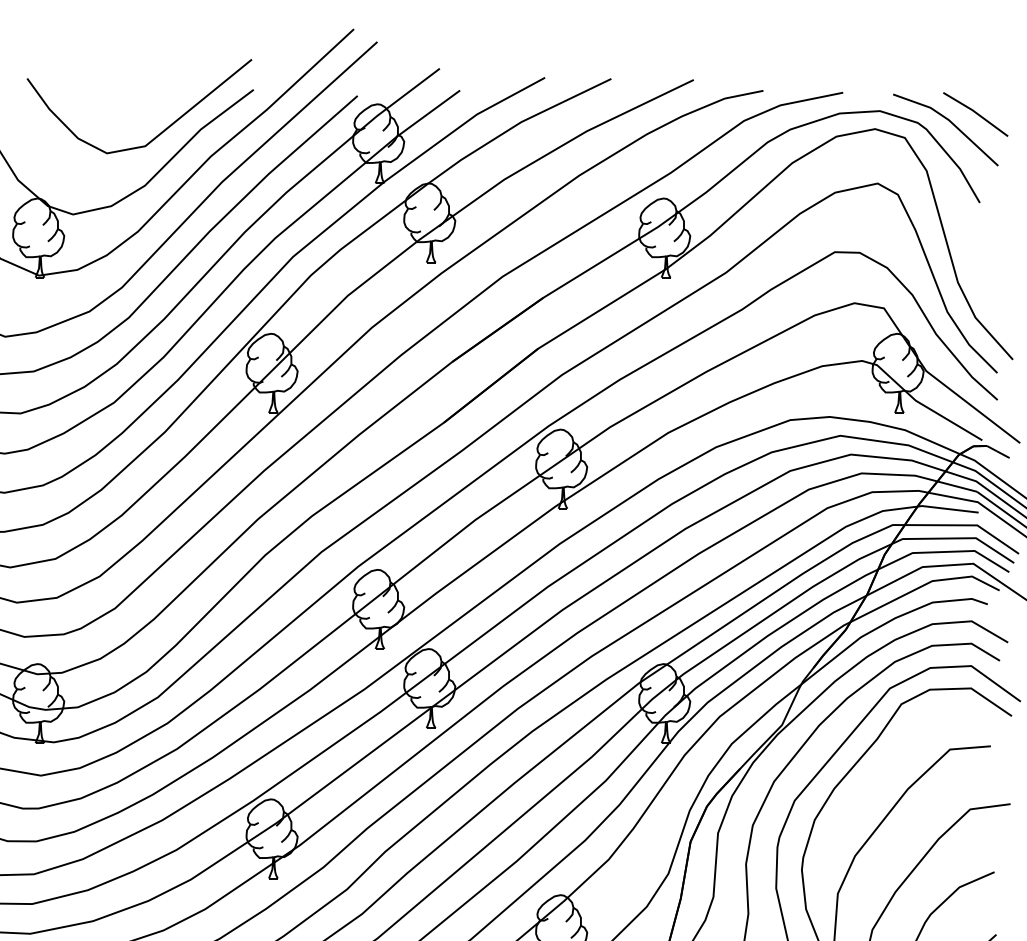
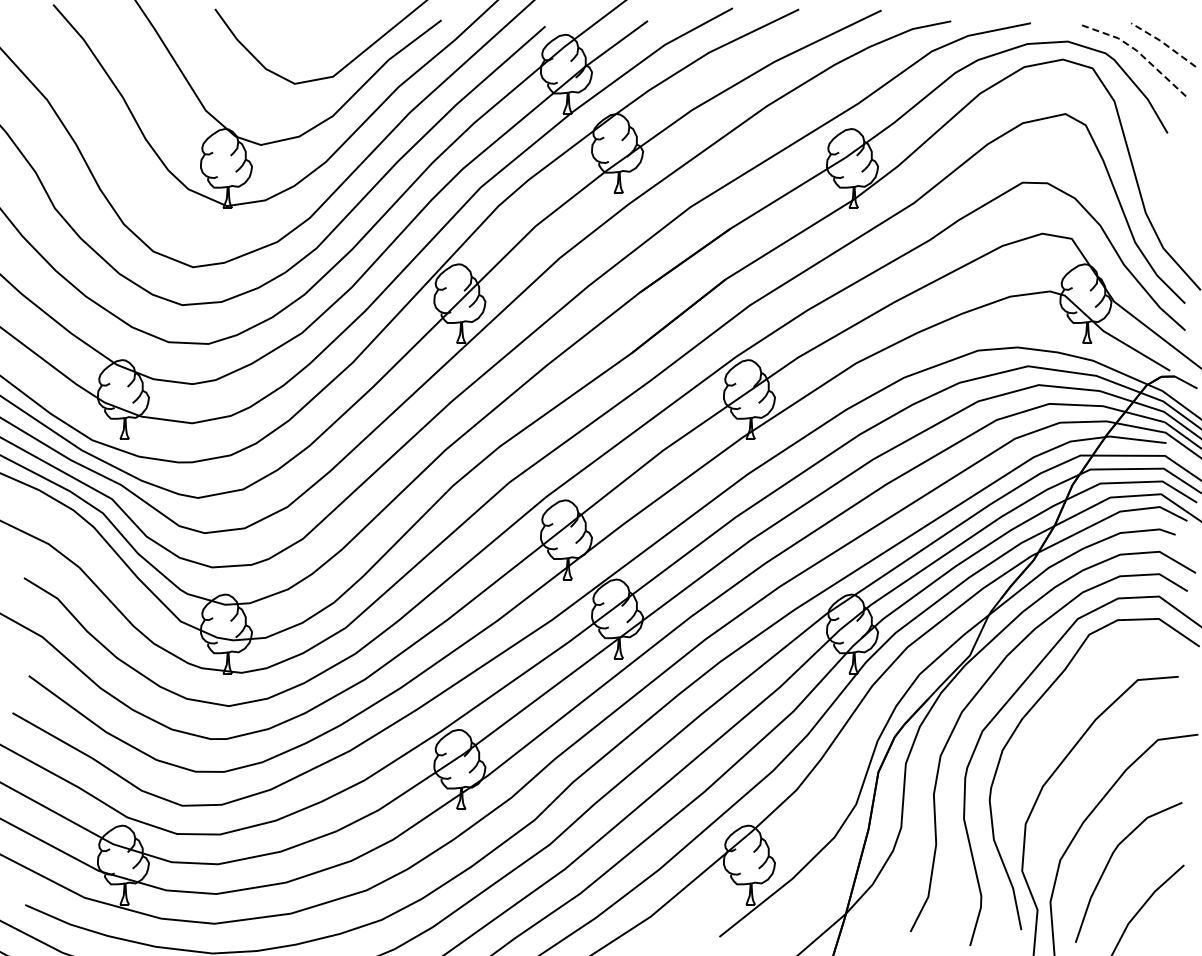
line: (976, 113) -> (1164, 43), solid -> dashed
line: (949, 121) -> (1137, 51), solid -> dashed

